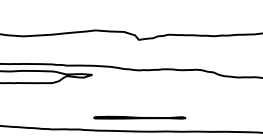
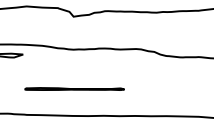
line: (139, 117) -> (74, 88), moved

